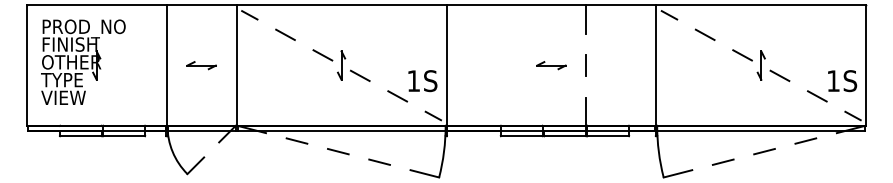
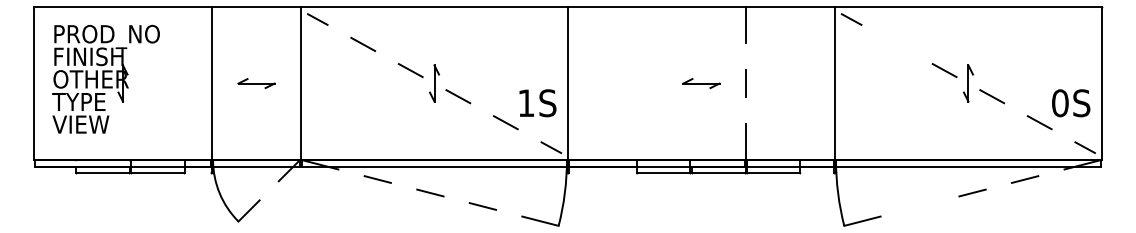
line: (704, 34) -> (896, 44), removed
text: (833, 81) -> (1060, 103), 1S -> 0S
line: (722, 162) -> (919, 206), removed

